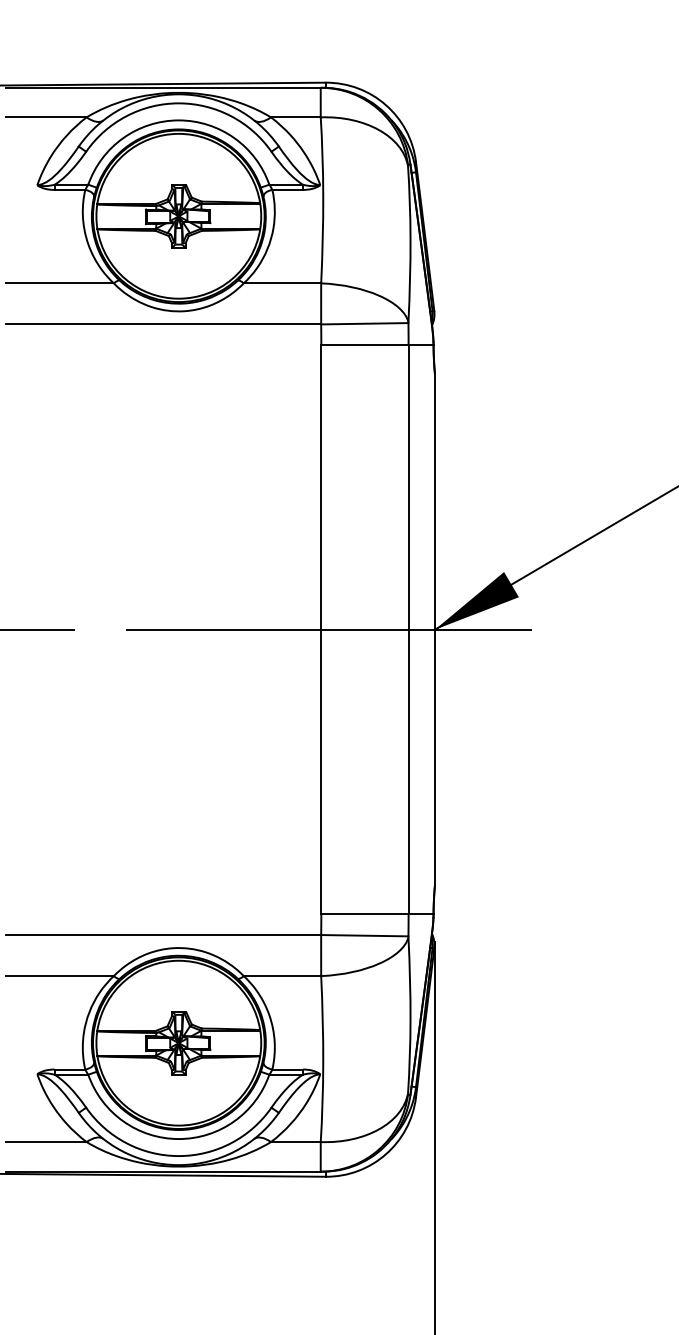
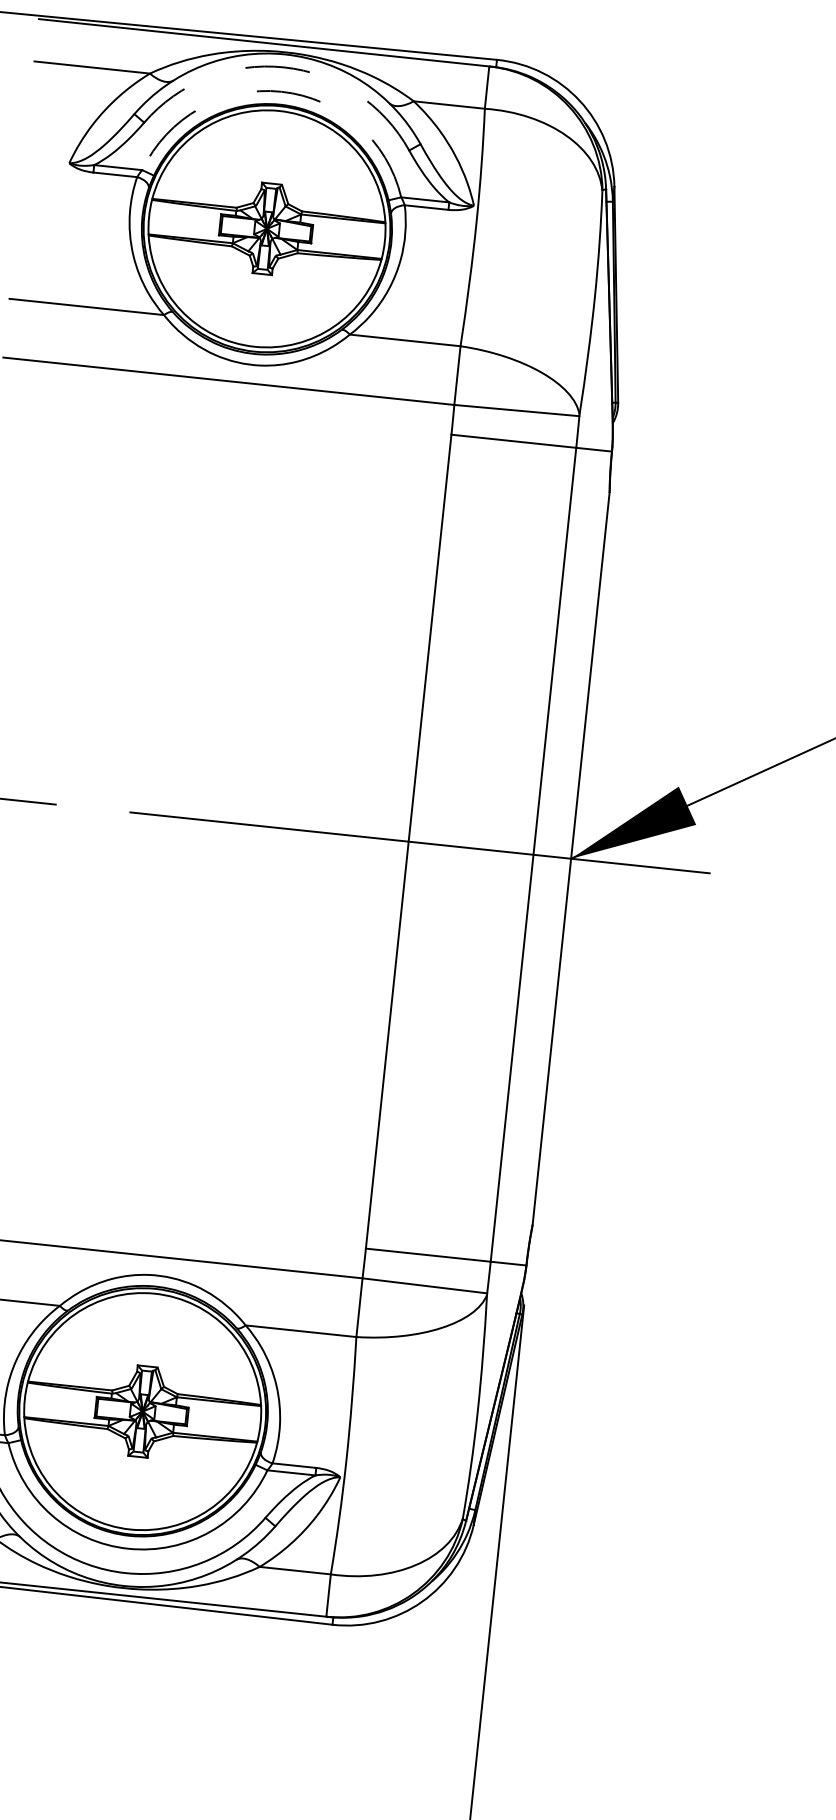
arc: (178, 103) -> (283, 67), solid -> dashed
arc: (178, 120) -> (280, 91), solid -> dashed

